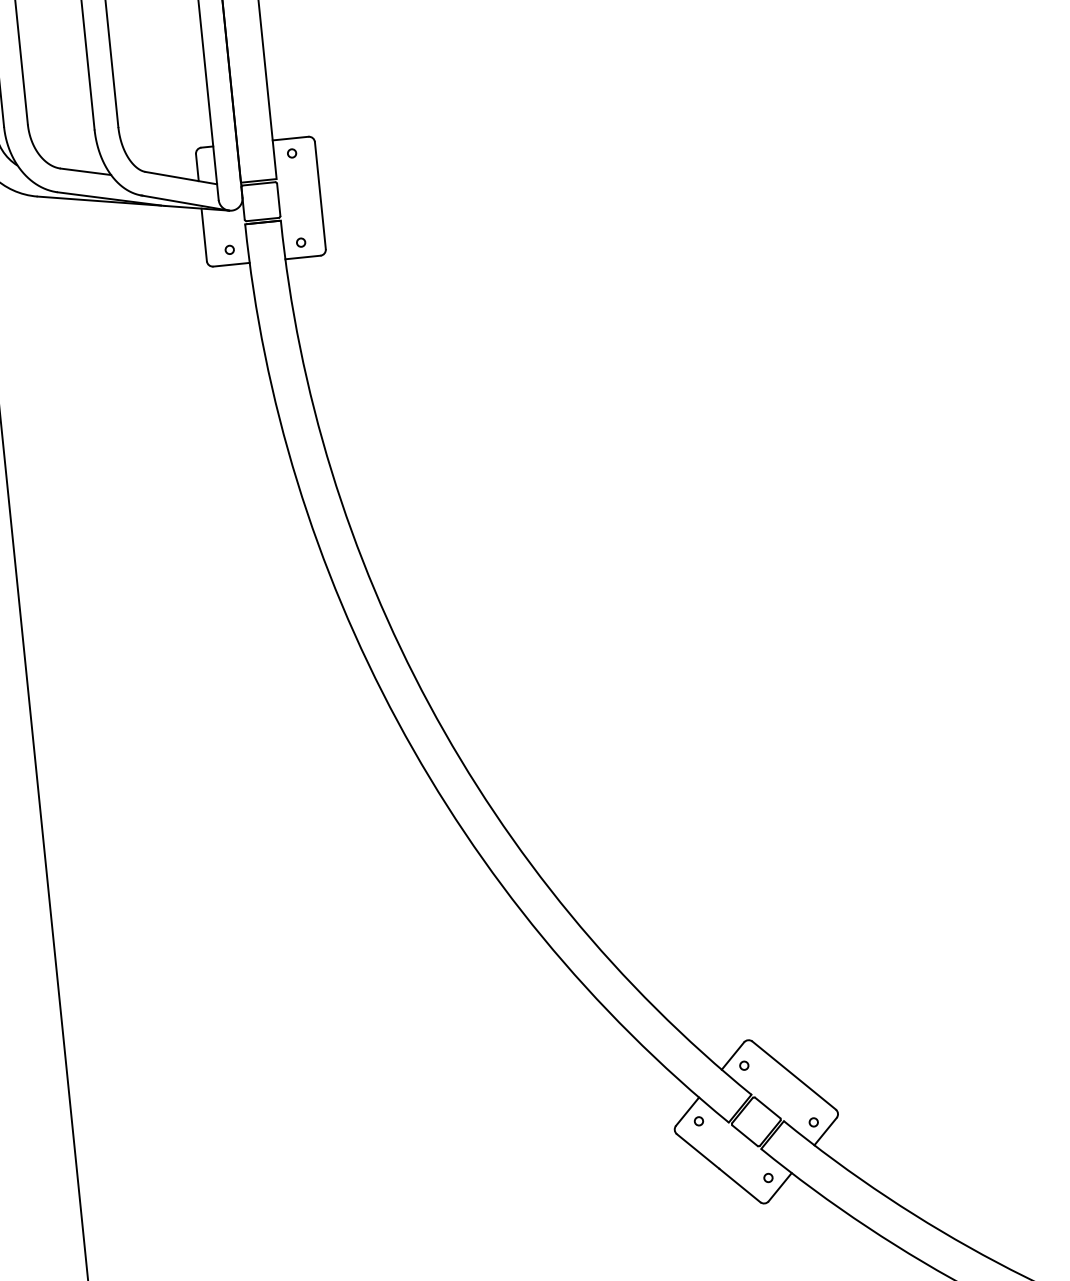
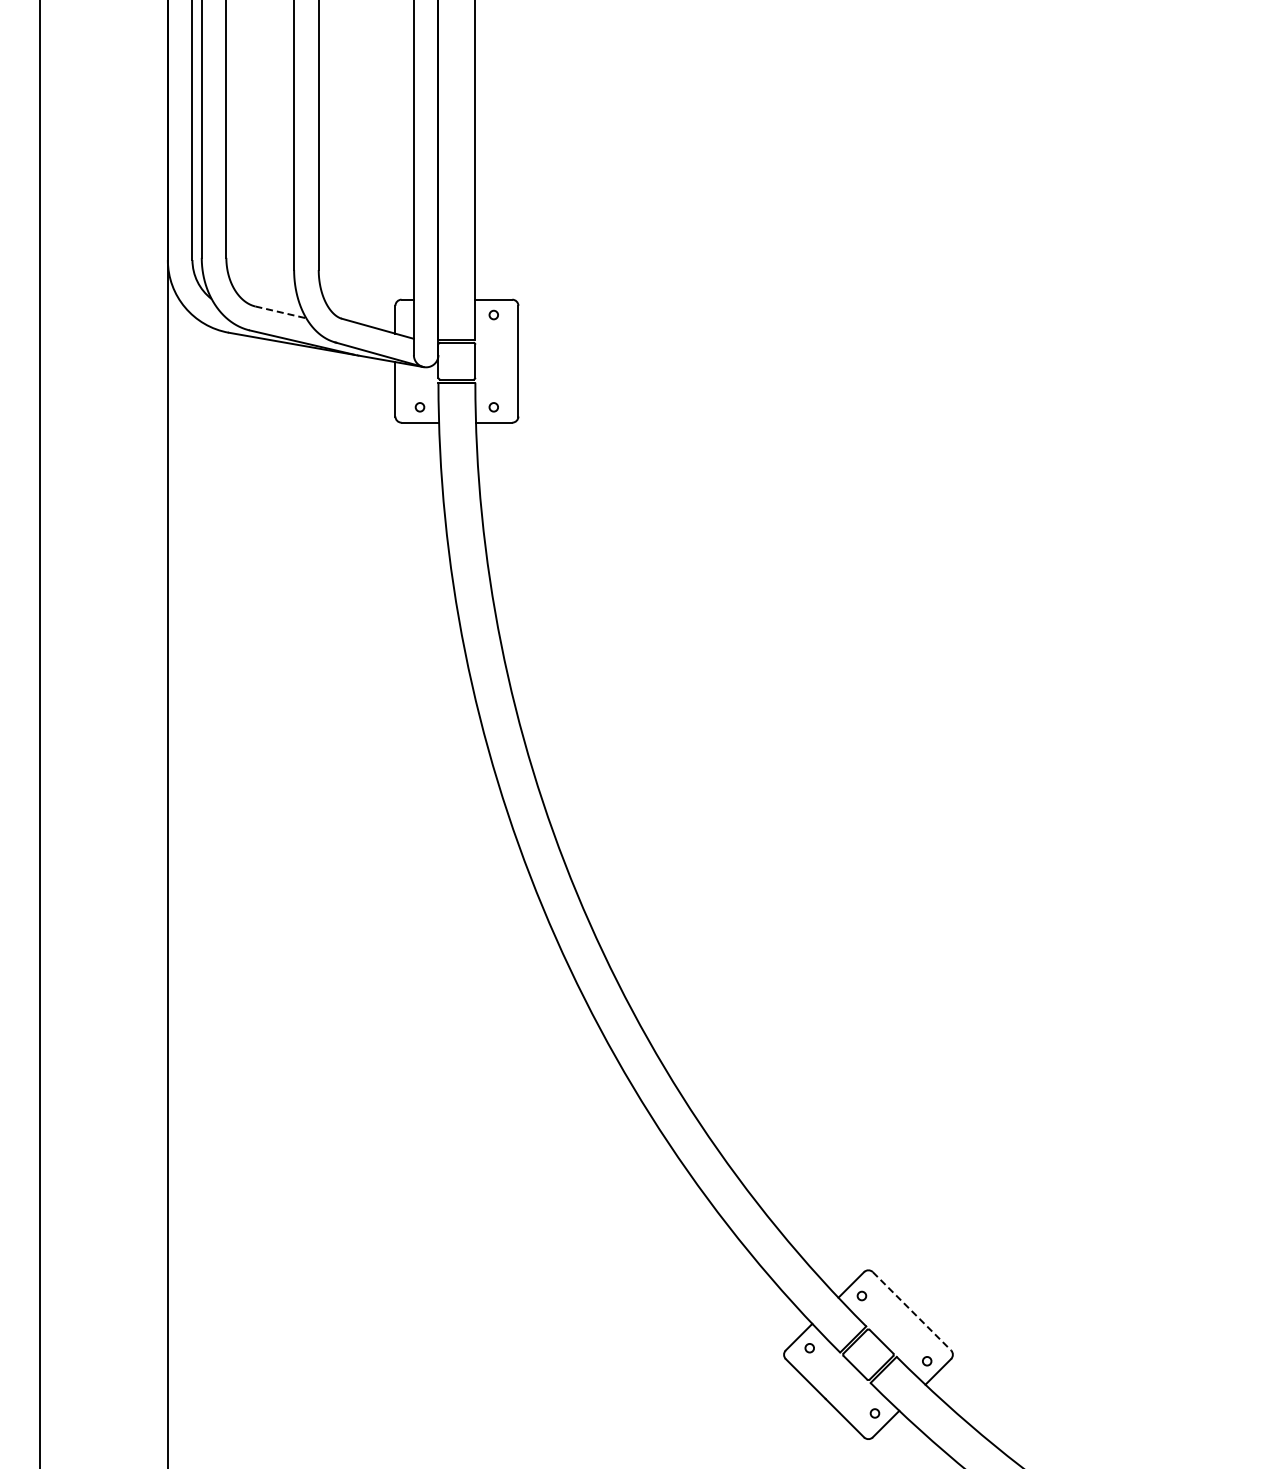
line: (86, 171) -> (281, 312), solid -> dashed
line: (794, 1075) -> (912, 1311), solid -> dashed

